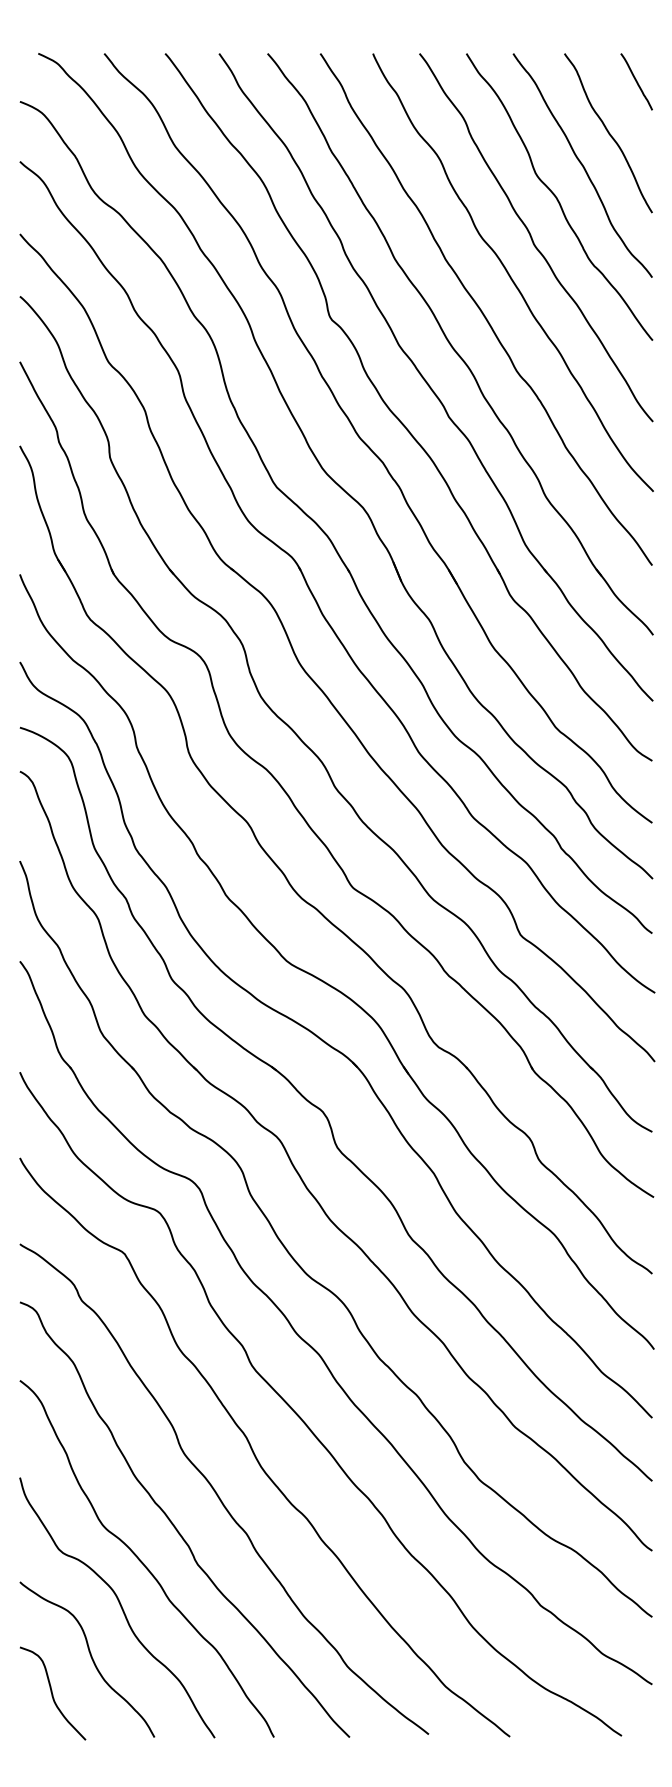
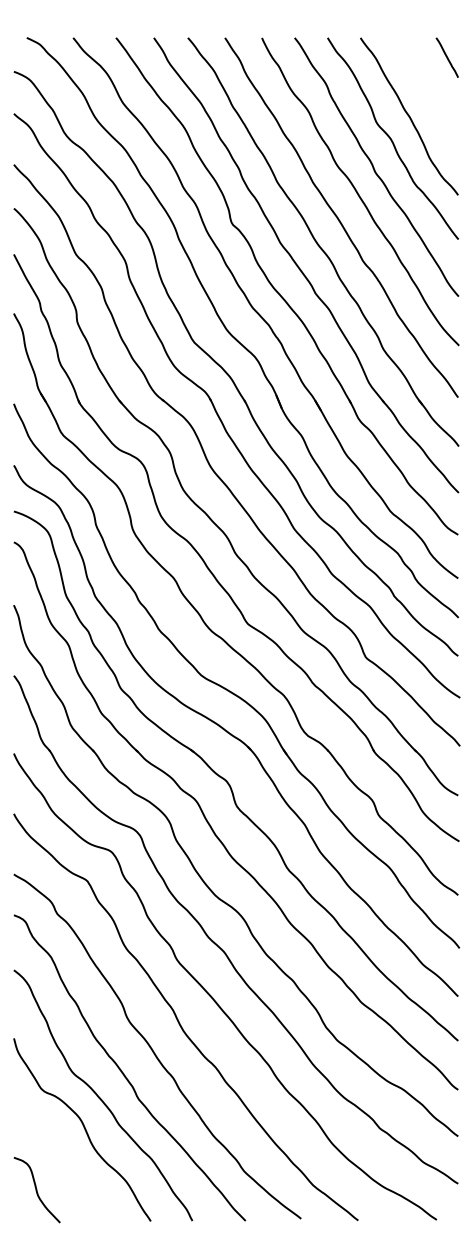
curve: (608, 133) -> (427, 94), removed
curve: (90, 1657) -> (63, 1164), removed

